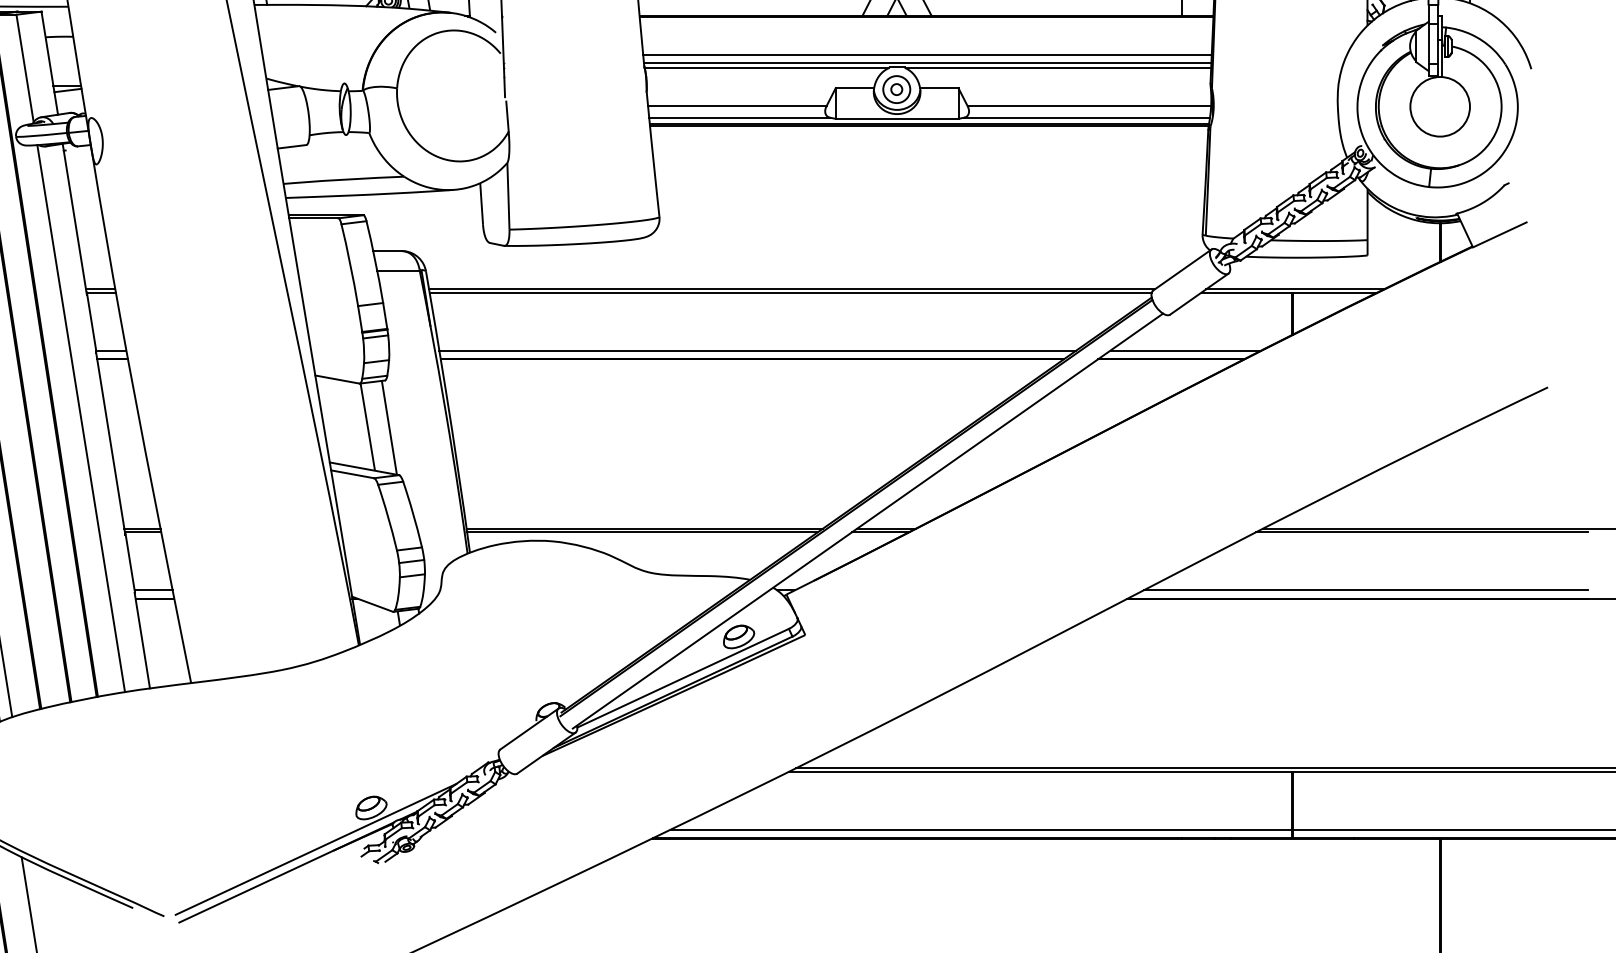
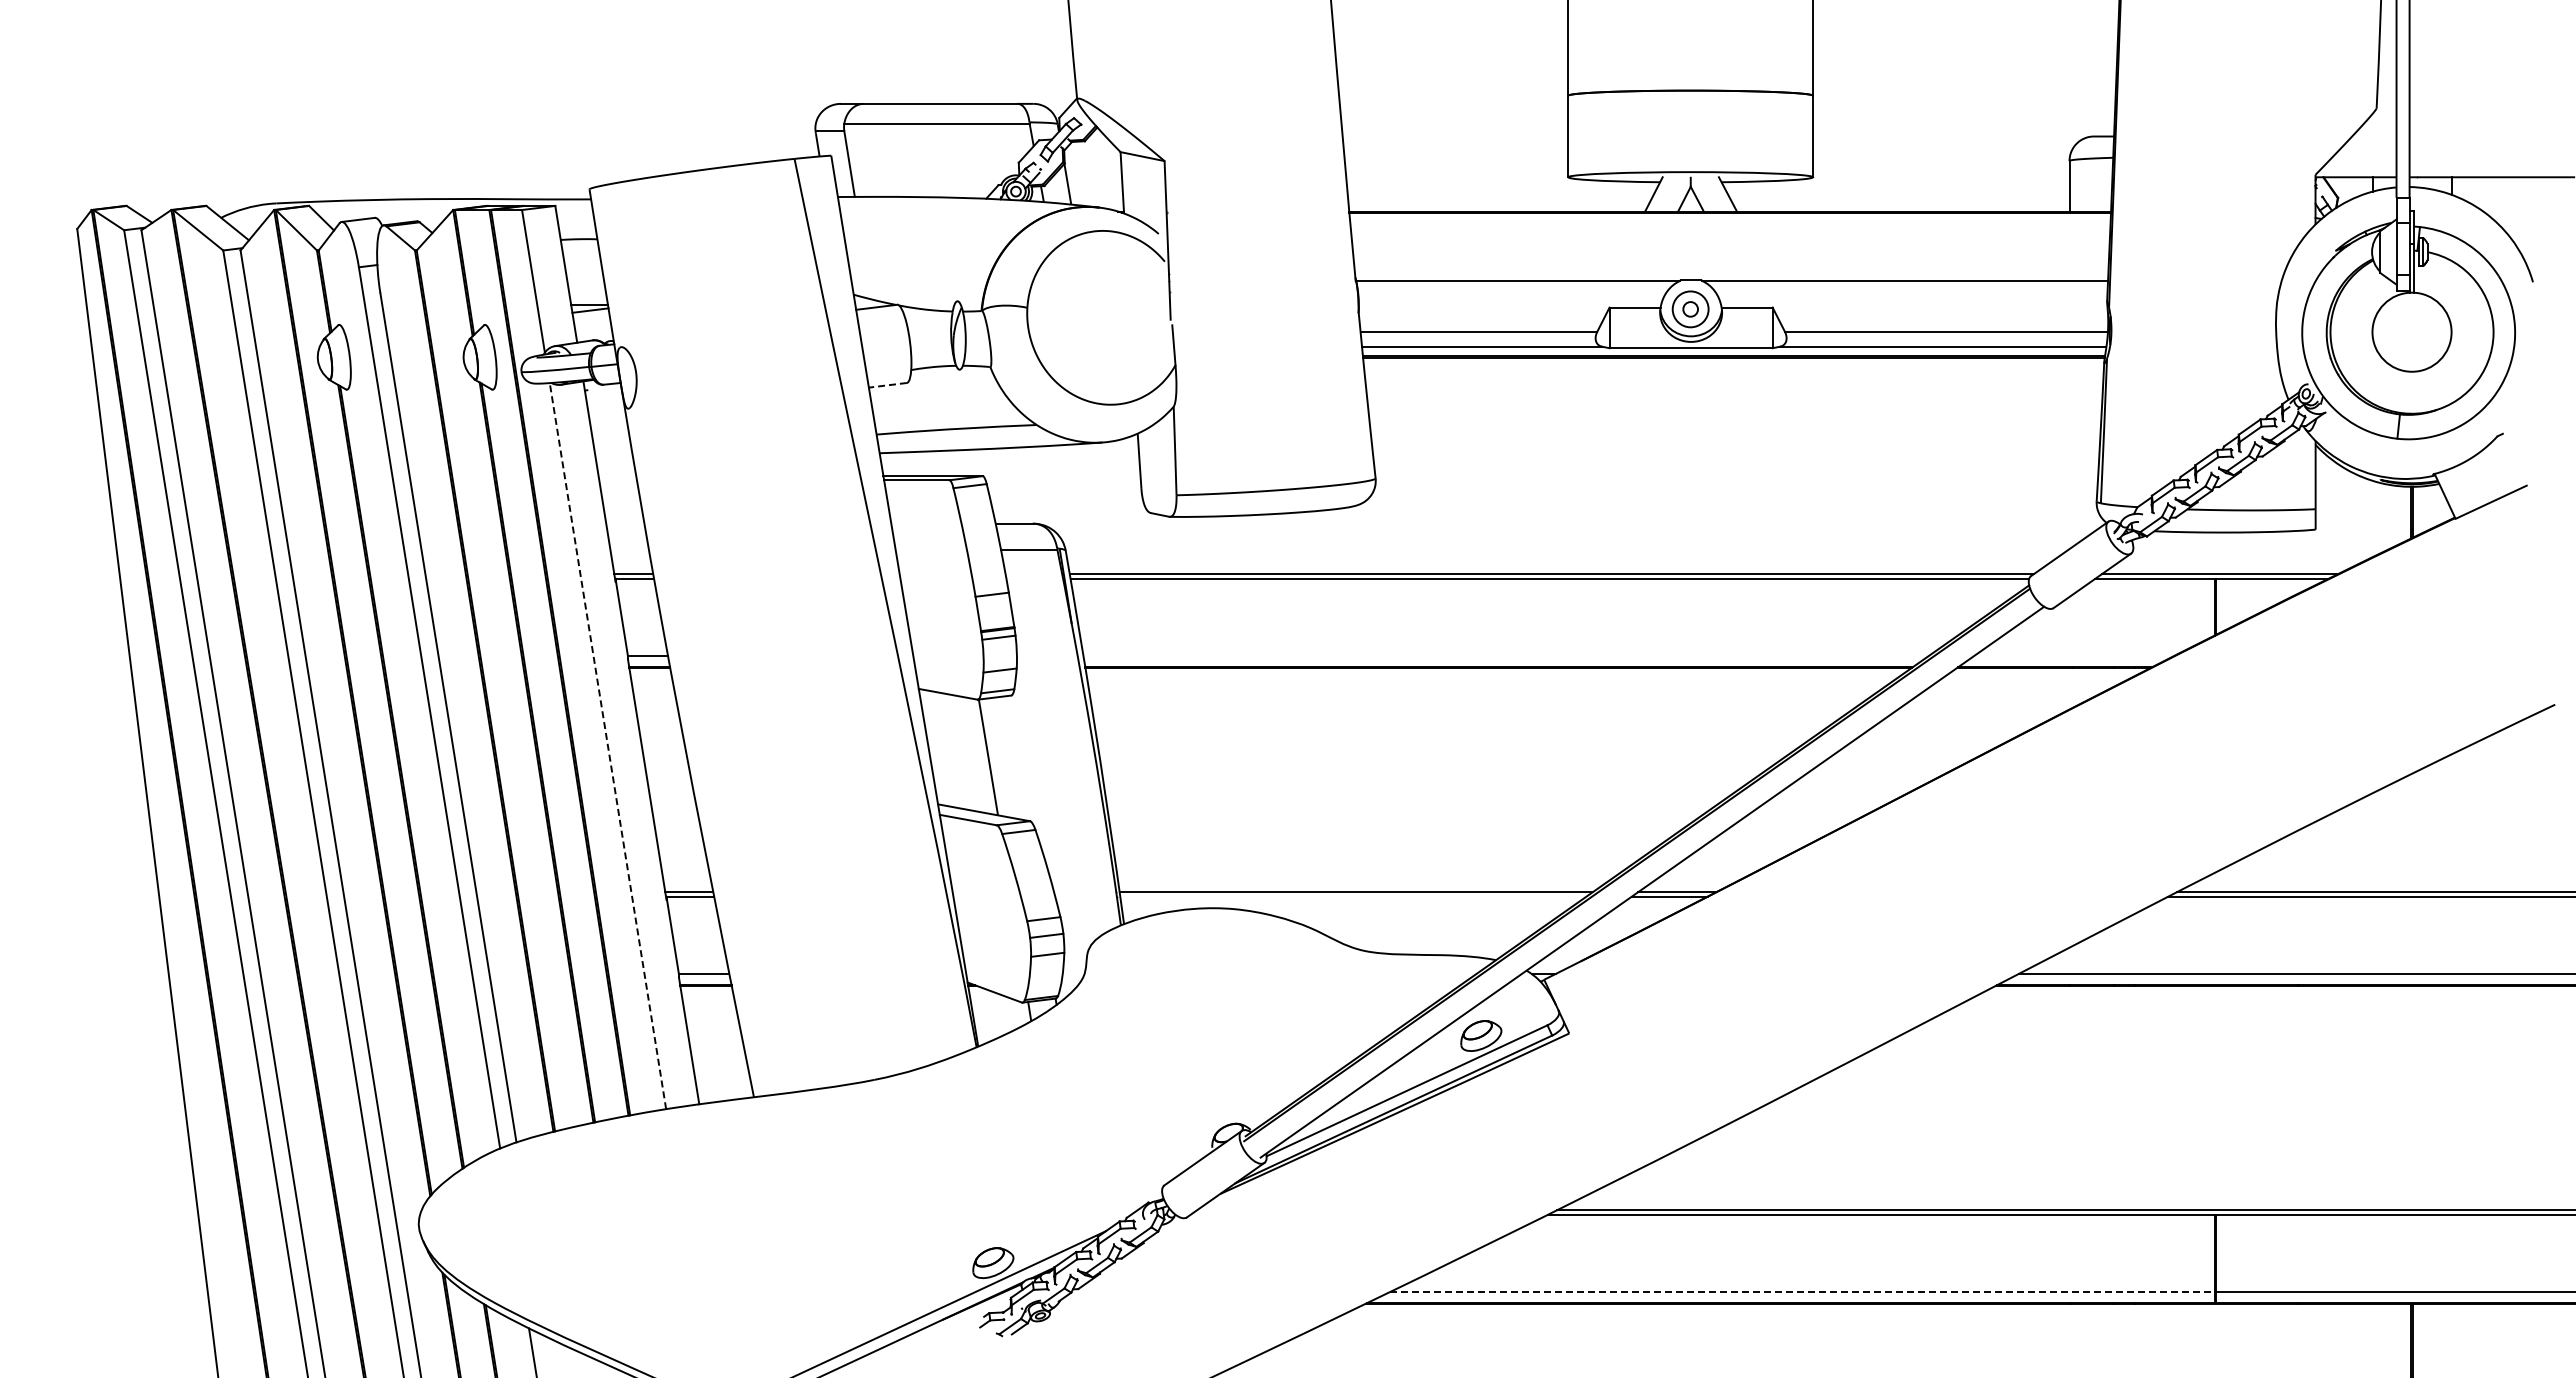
line: (927, 55) -> (1731, 263), removed
line: (927, 63) -> (1731, 274), removed
line: (291, 146) -> (887, 385), solid -> dashed
line: (757, 350) -> (1505, 655), removed
line: (1185, 350) -> (2074, 655), removed
line: (80, 418) -> (607, 746), solid -> dashed
line: (389, 427) -> (1017, 758), removed
line: (642, 531) -> (1353, 896), removed
line: (981, 829) -> (1803, 1291), solid -> dashed

